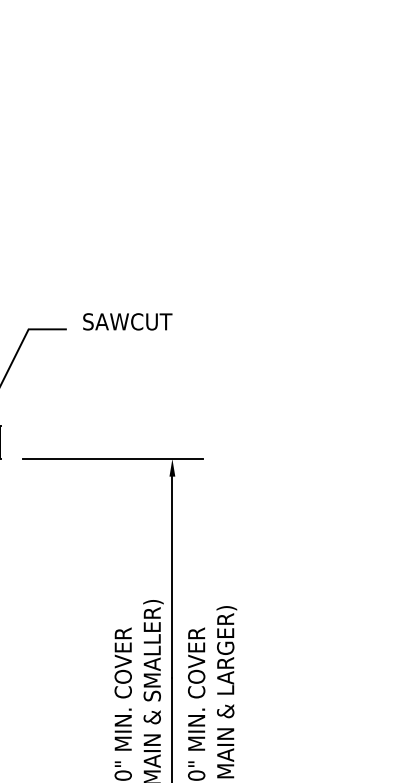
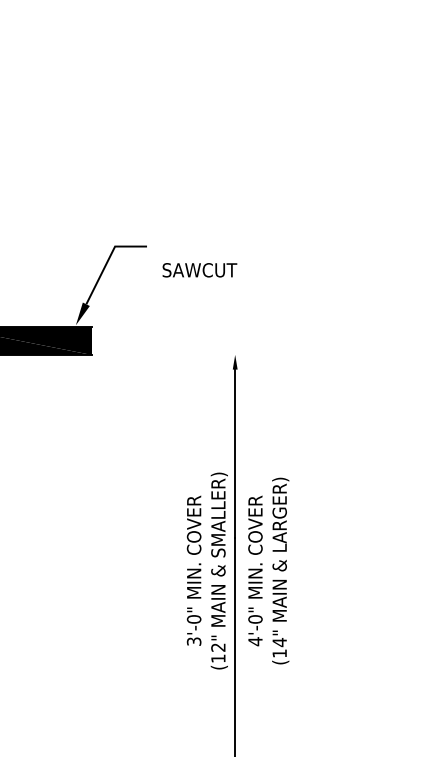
text: (127, 322) -> (199, 270), moved
line: (112, 458) -> (185, 354), removed

